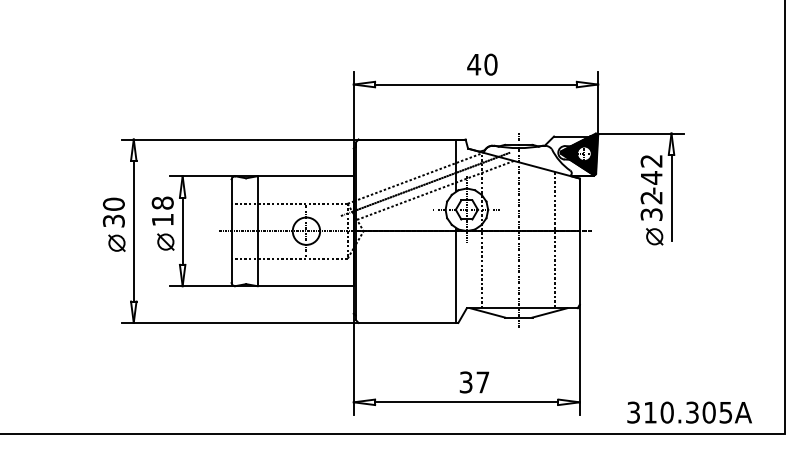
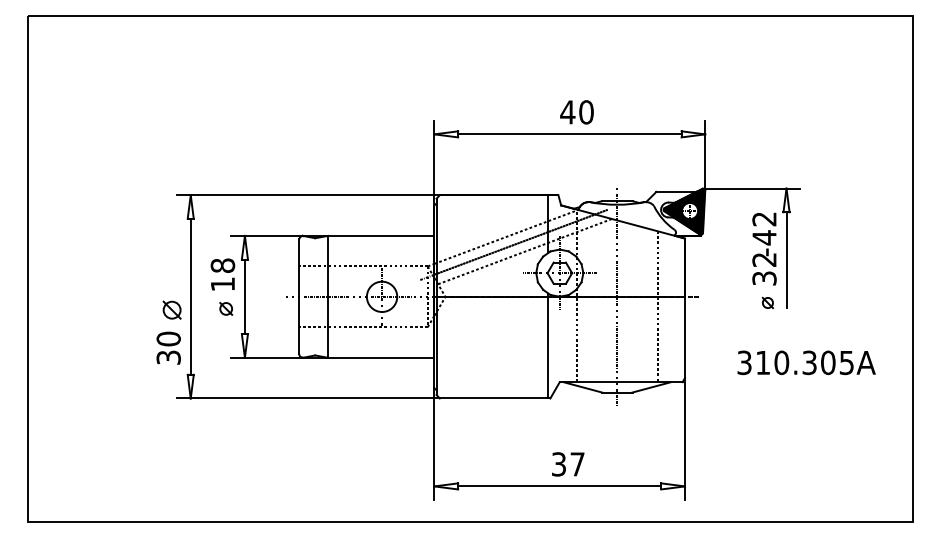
text: (113, 211) -> (168, 347), moved
part: (654, 236) -> (767, 302), size x0.6
part: (165, 241) -> (225, 308), size x0.7
text: (689, 412) -> (806, 362), moved

